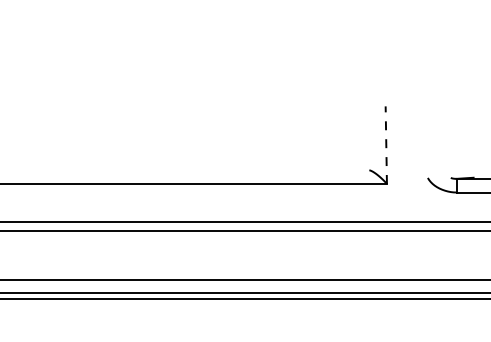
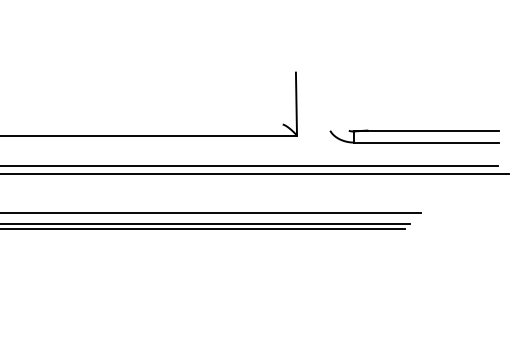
line: (386, 144) -> (296, 103), dashed -> solid

